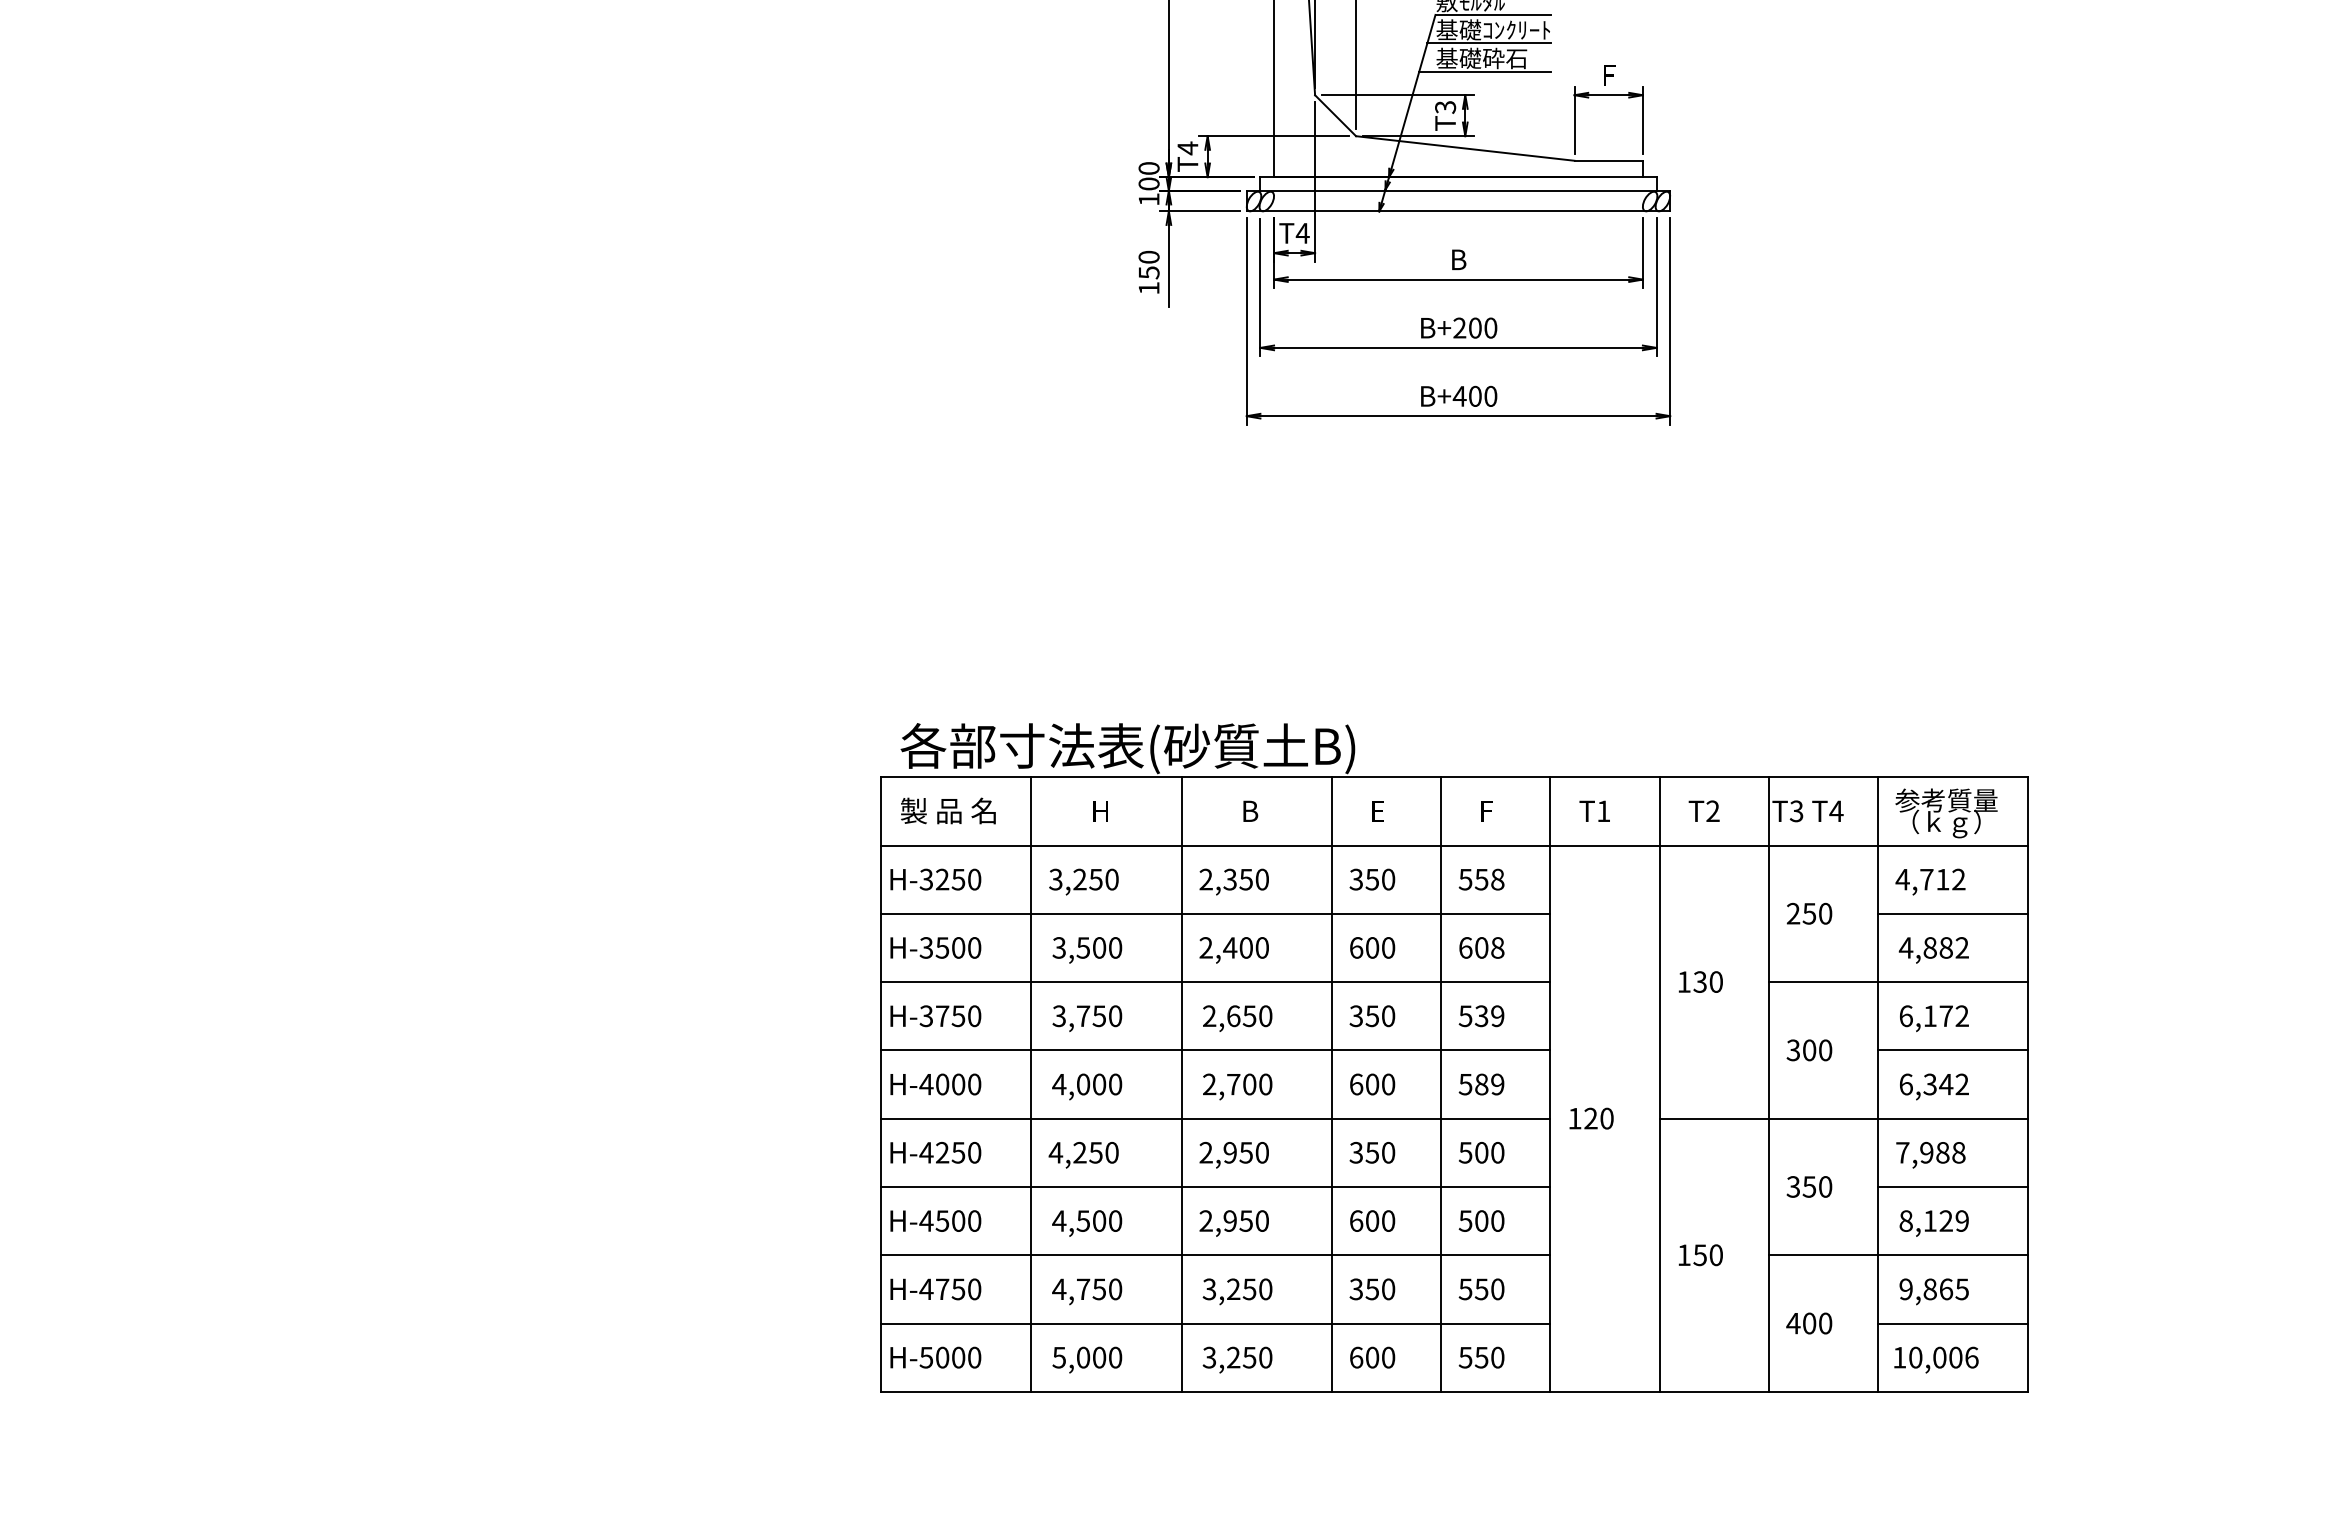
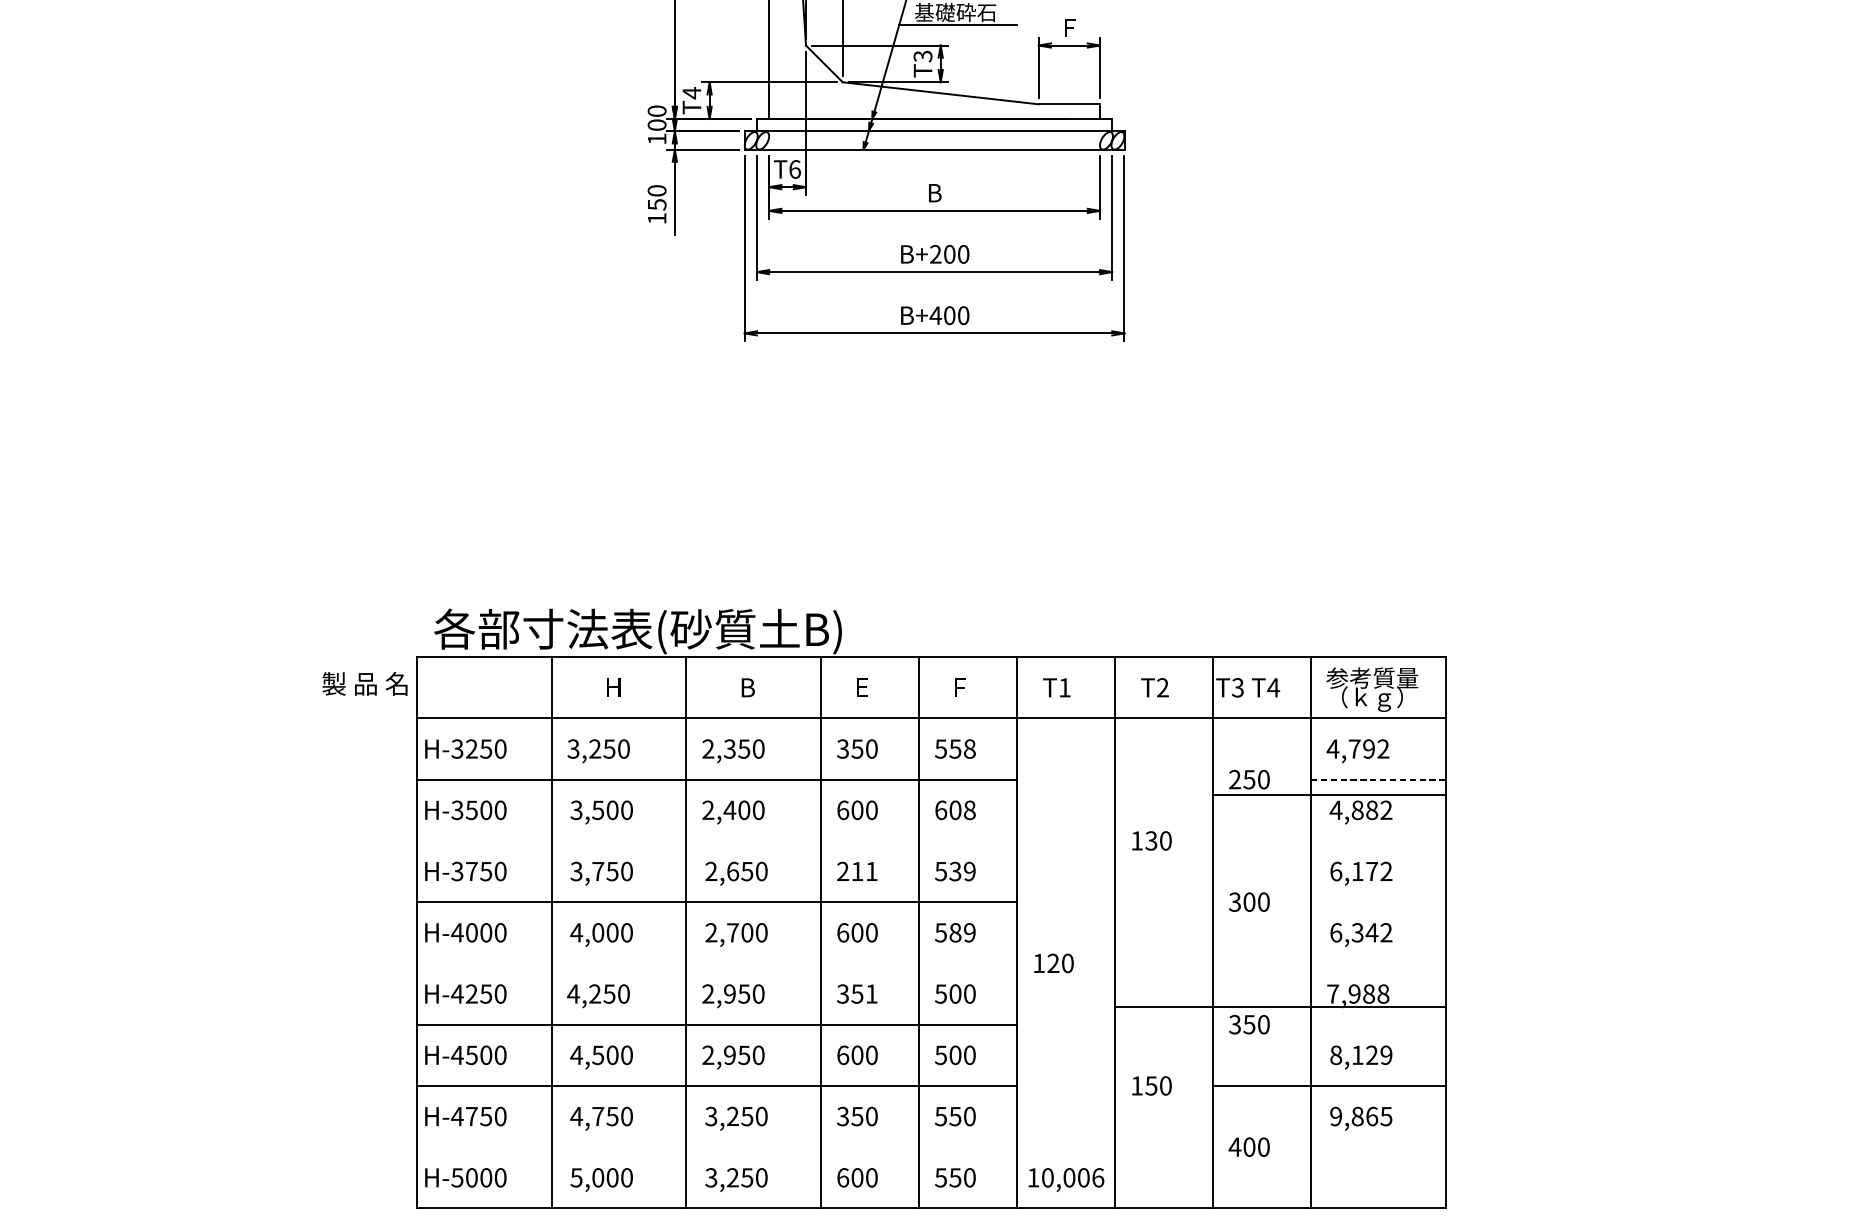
text: (1302, 232) -> (794, 168), T4 -> T6
text: (948, 810) -> (365, 683), moved
text: (1942, 879) -> (1368, 748), 4,712 -> 4,792
line: (1953, 913) -> (1378, 779), solid -> dashed
line: (1215, 982) -> (716, 841), removed
line: (1898, 982) -> (1329, 795), moved
text: (1372, 1016) -> (857, 871), 350 -> 211
line: (1953, 1050) -> (1378, 902), removed
line: (1215, 1118) -> (716, 963), removed
line: (1843, 1118) -> (1279, 1006), moved
text: (1388, 1152) -> (871, 993), 350 -> 351
line: (1953, 1186) -> (1378, 1024), removed
line: (1215, 1323) -> (716, 1147), removed
line: (1953, 1323) -> (1378, 1147), removed
text: (1936, 1359) -> (1066, 1179), moved

